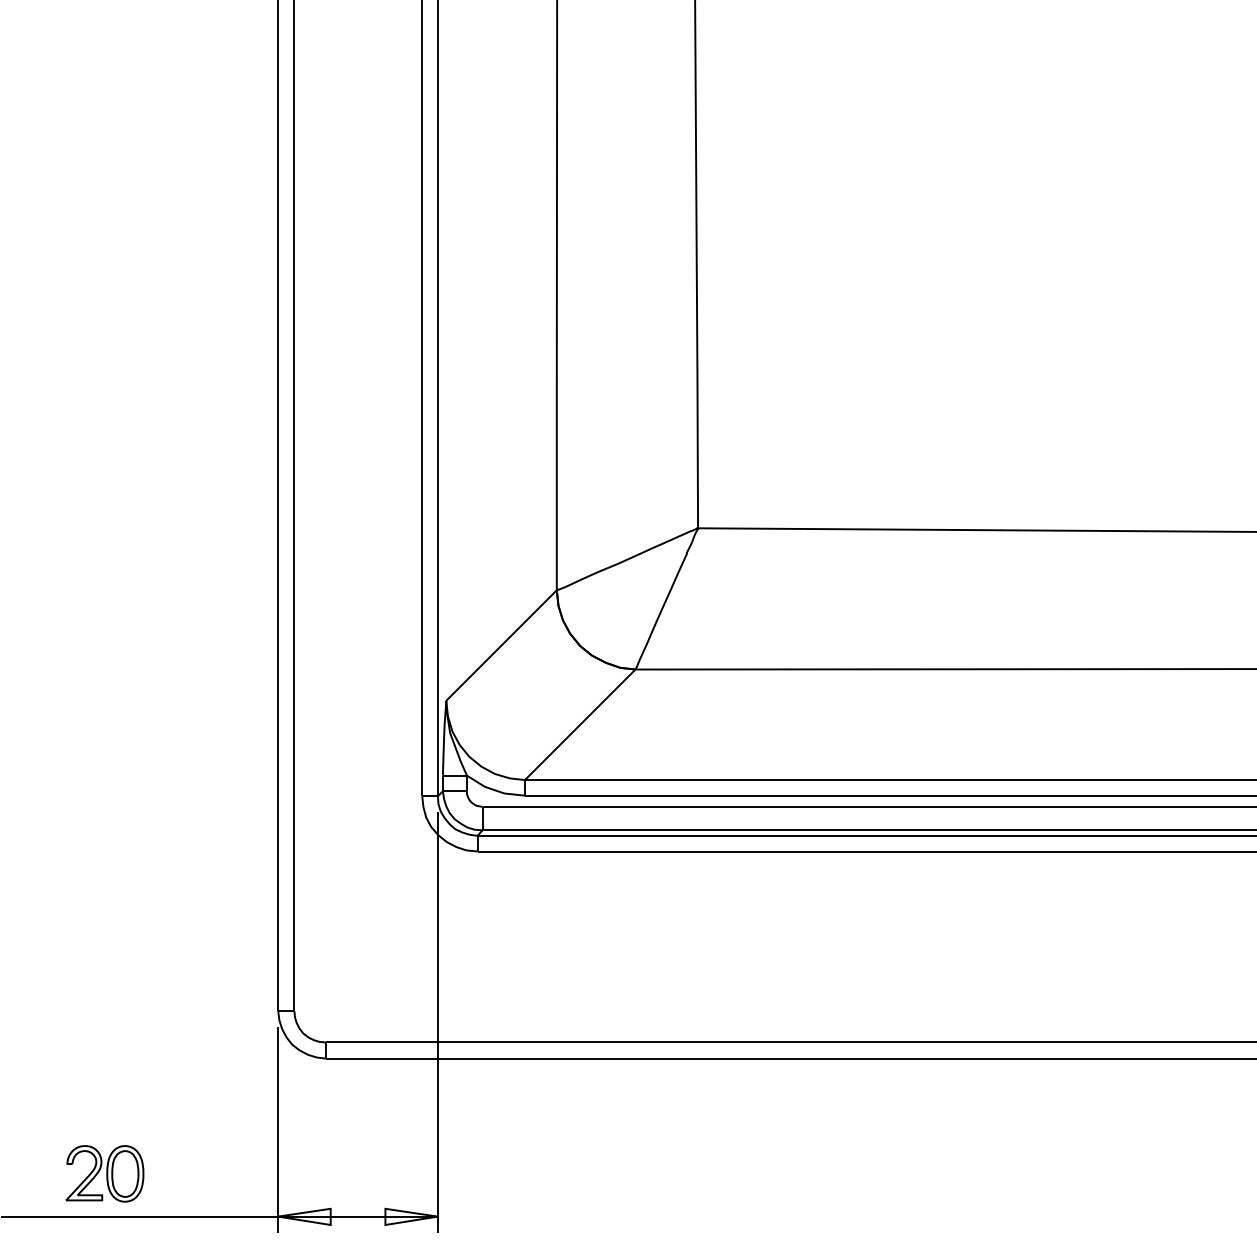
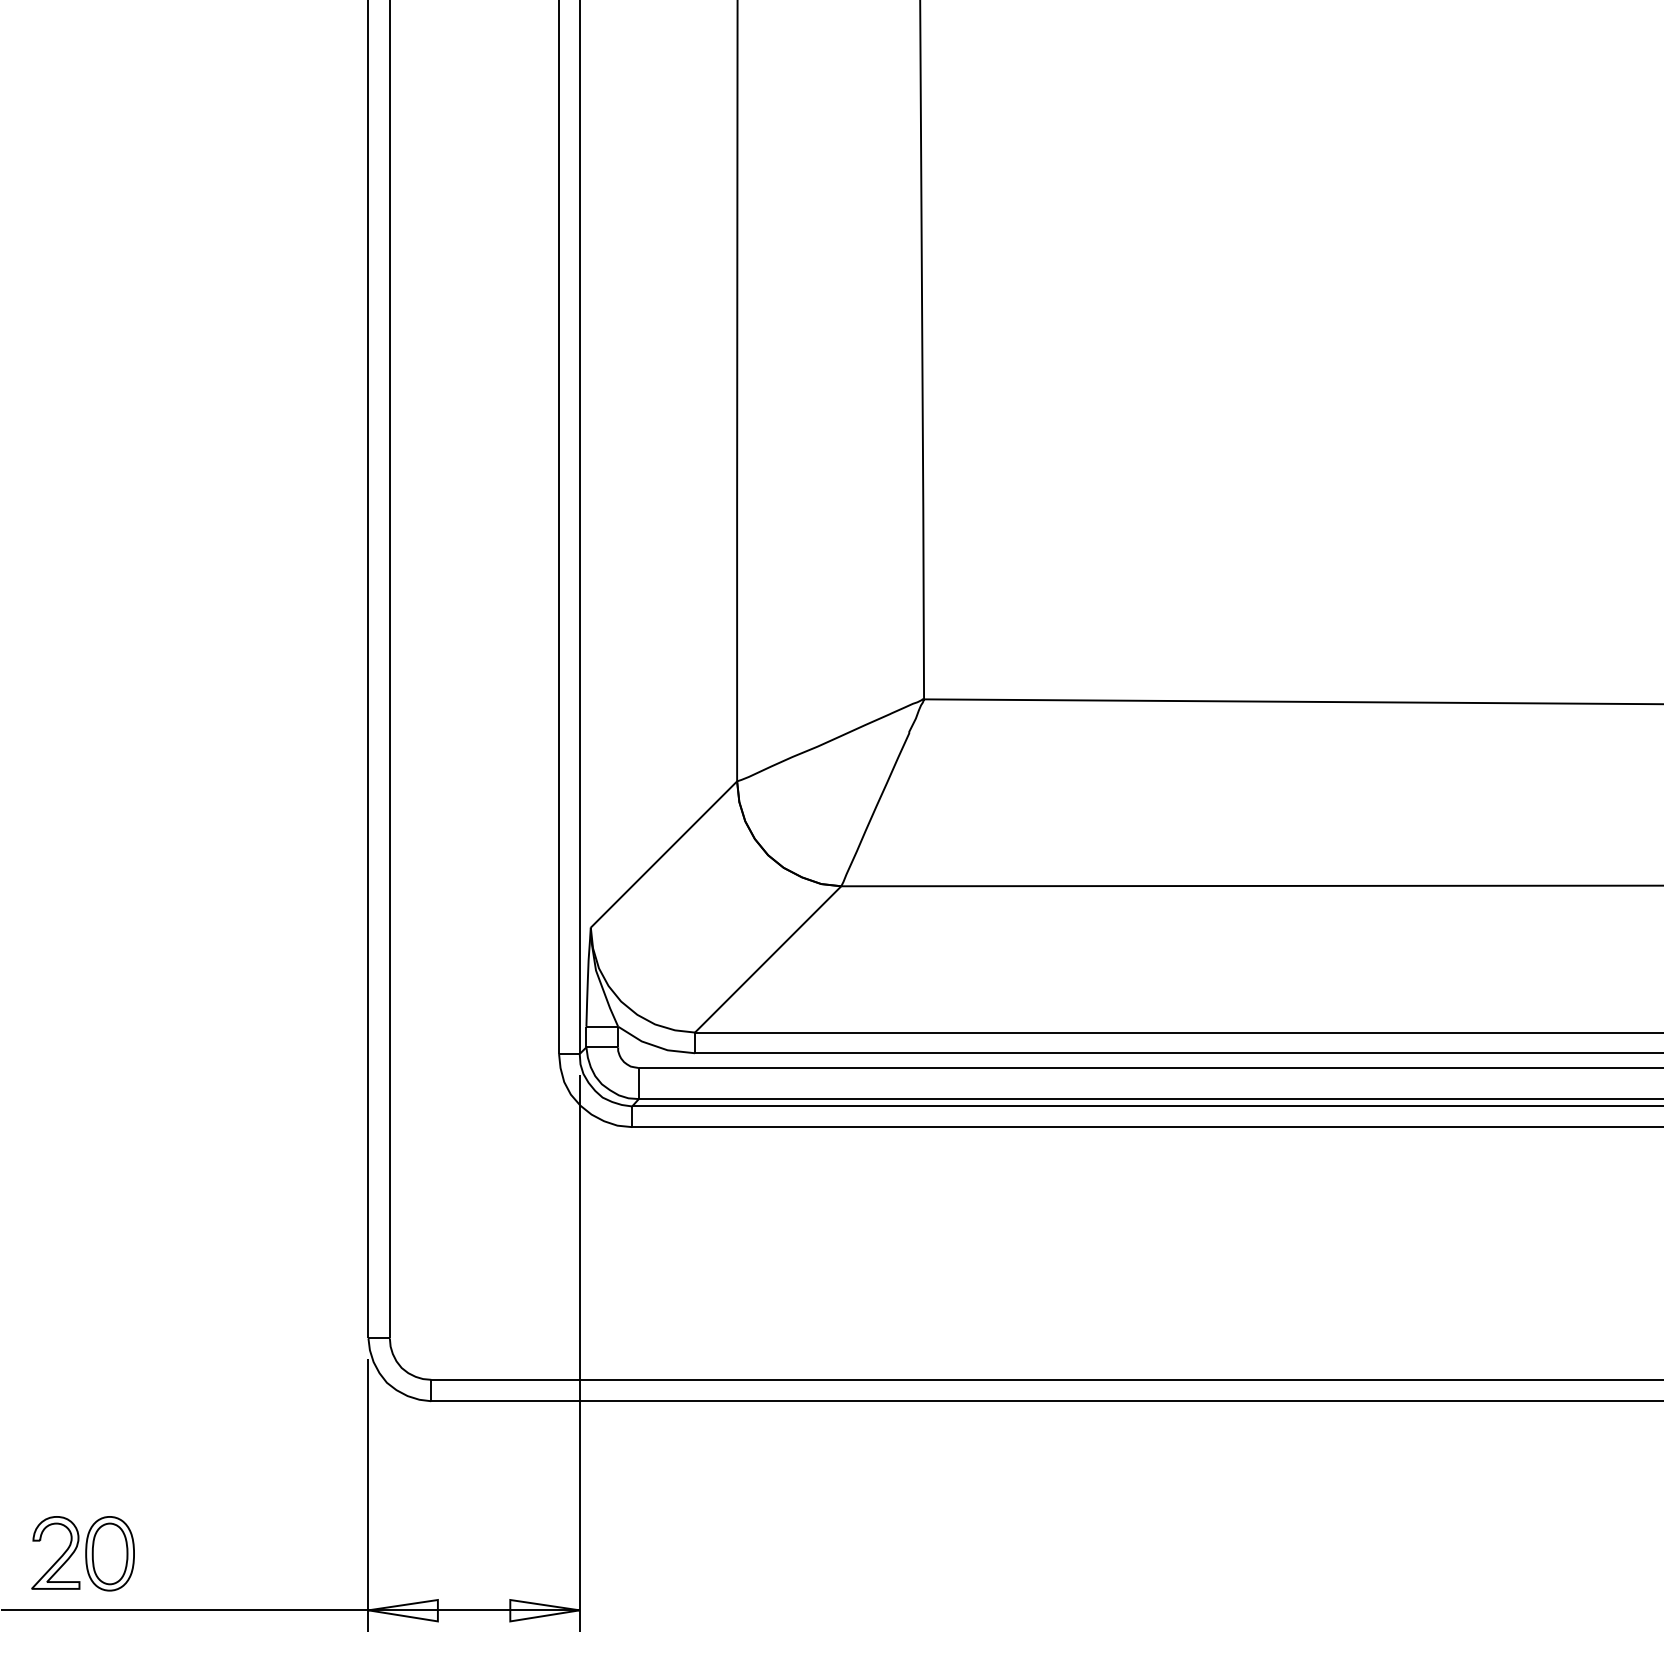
part: (104, 1173) -> (82, 1553), moved

